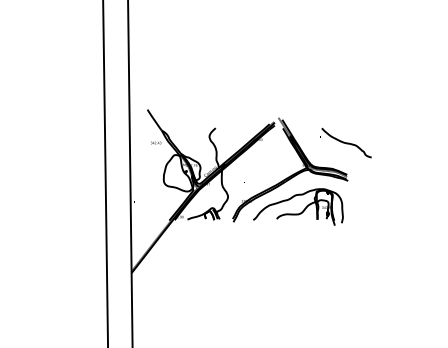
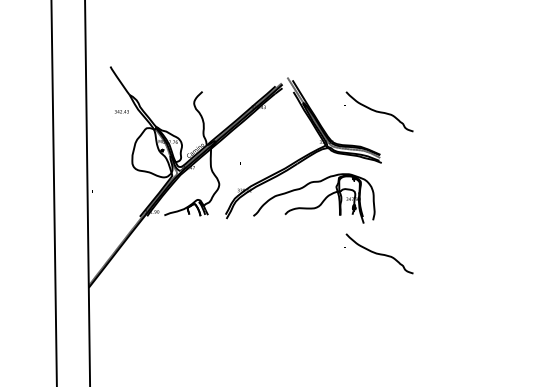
part: (345, 247) -> (378, 253), added

